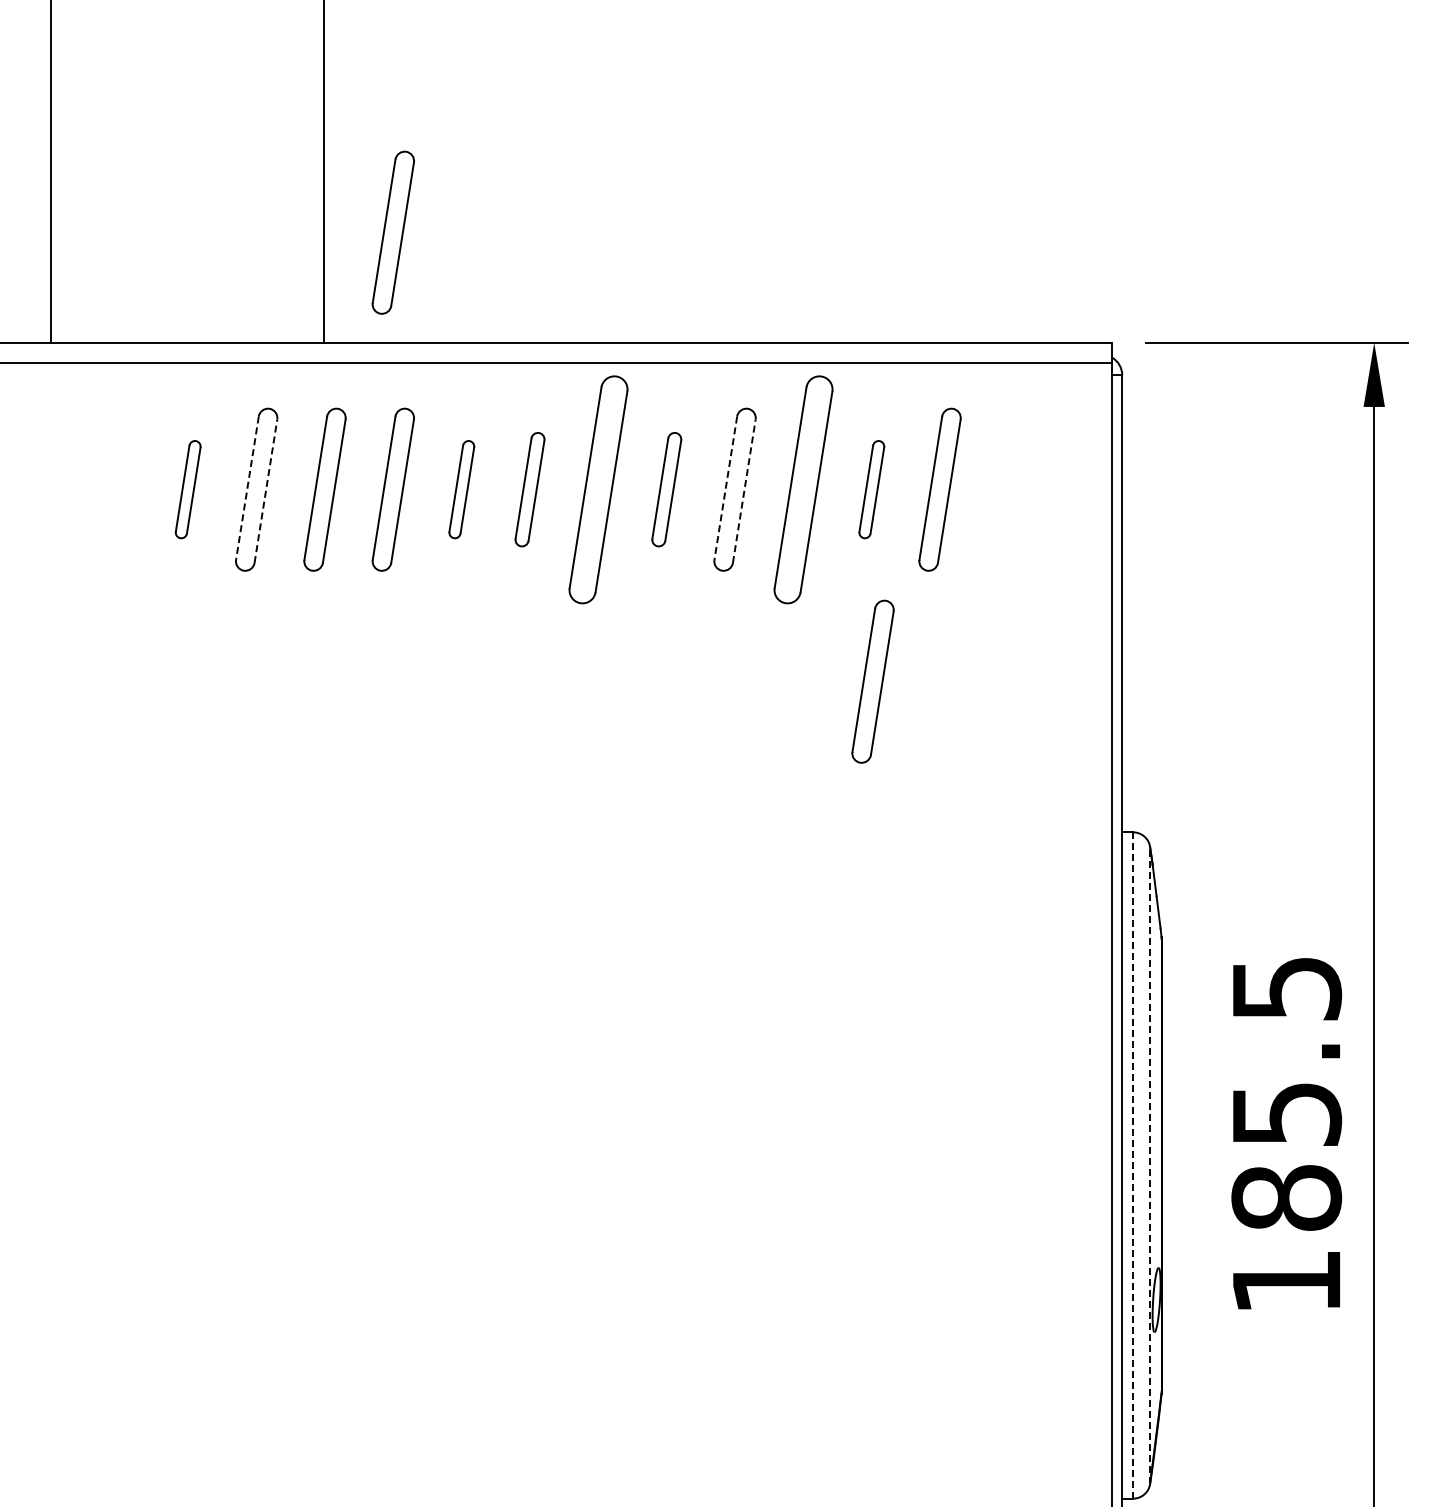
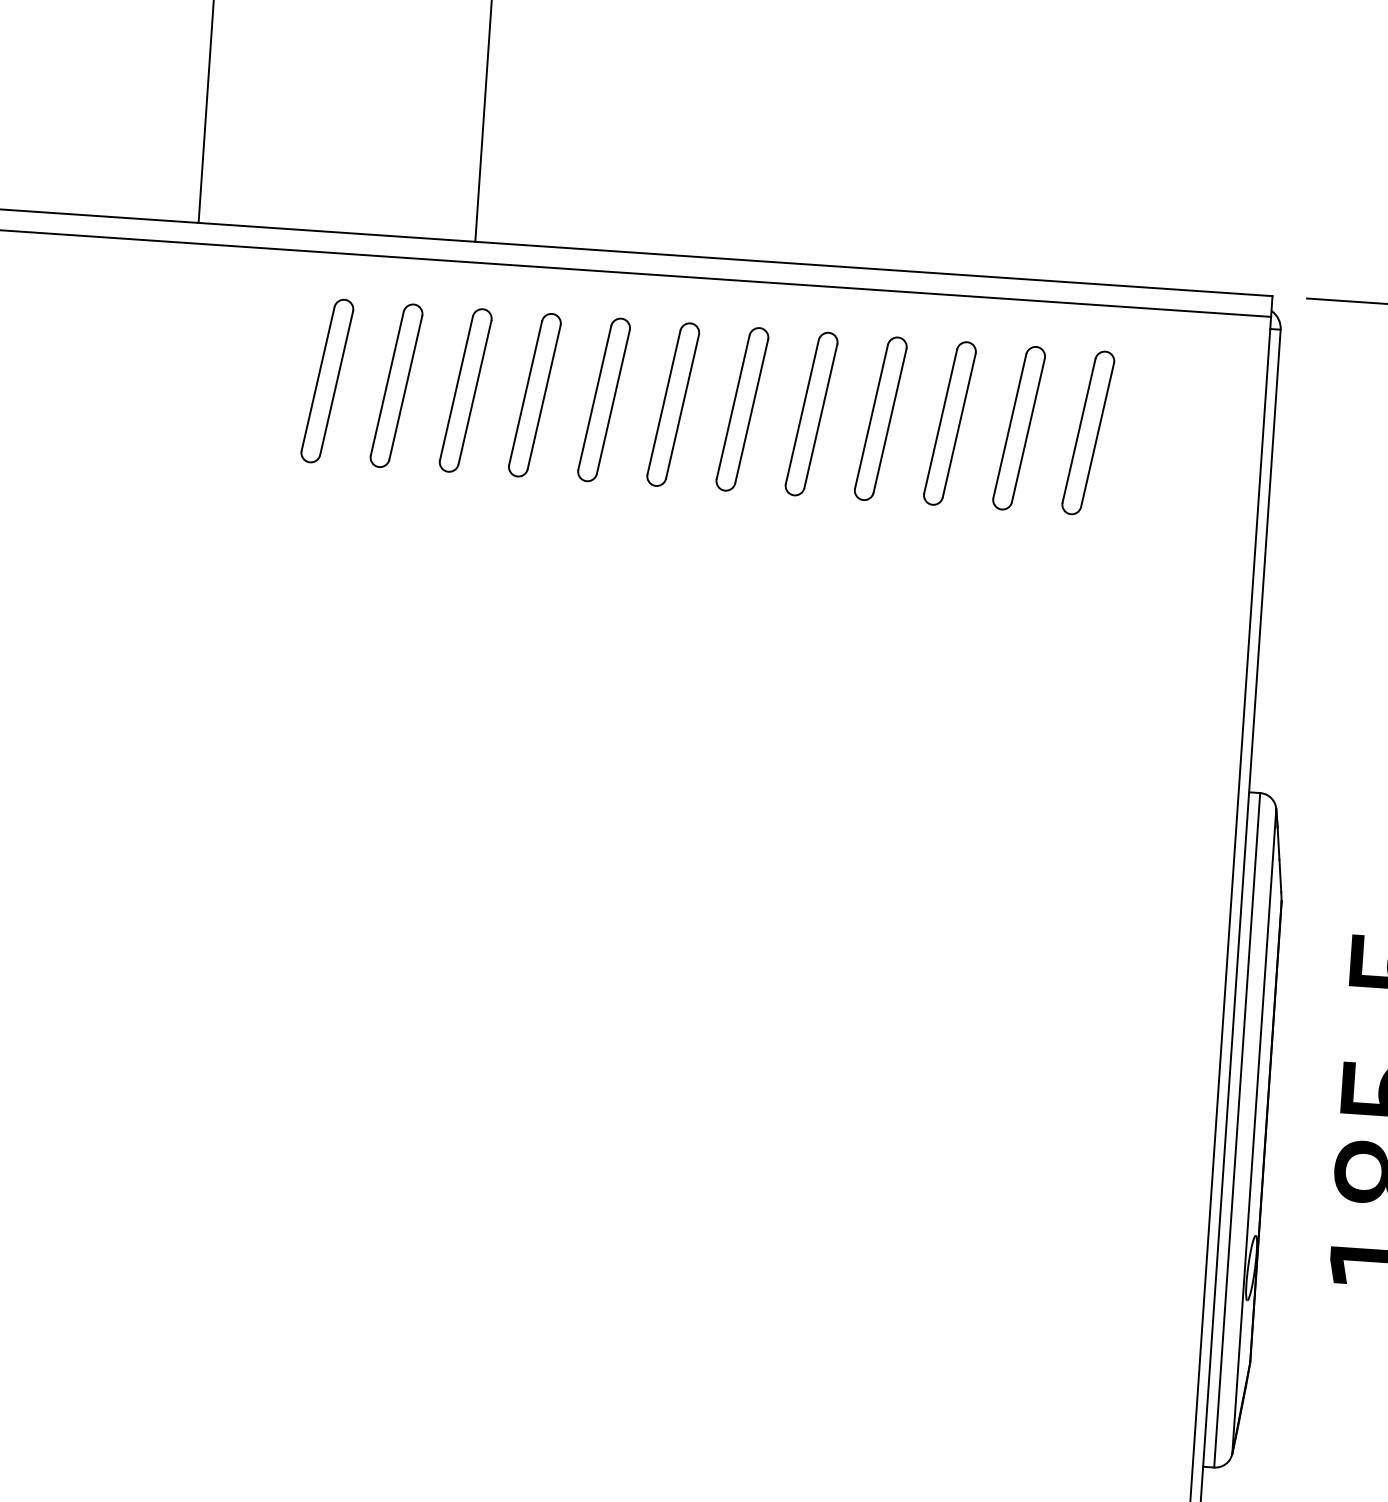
part: (392, 232) -> (551, 134), removed
line: (247, 488) -> (387, 383), dashed -> solid
line: (725, 488) -> (871, 416), dashed -> solid
part: (187, 489) -> (326, 380), size x1.67
part: (461, 489) -> (603, 399), size x1.67
part: (529, 489) -> (672, 404), size x1.43
part: (597, 489) -> (741, 409), size x0.71
part: (666, 489) -> (811, 413), size x1.43
part: (802, 489) -> (949, 423), size x0.71
part: (871, 489) -> (1018, 427), size x1.67
line: (265, 491) -> (405, 388), dashed -> solid
line: (744, 491) -> (890, 421), dashed -> solid
part: (872, 681) -> (1006, 622), removed
line: (1133, 1165) -> (1237, 1130), dashed -> solid
line: (1150, 1165) -> (1254, 1131), dashed -> solid

